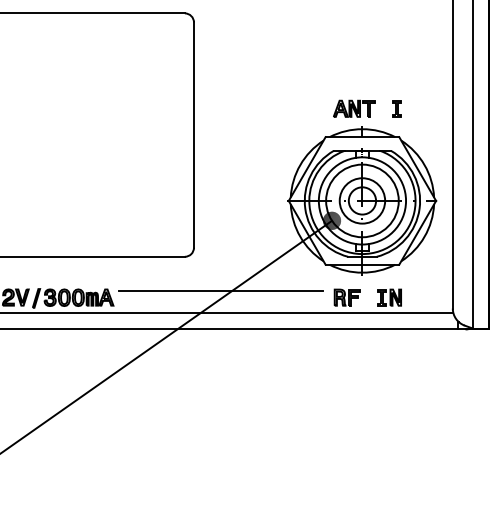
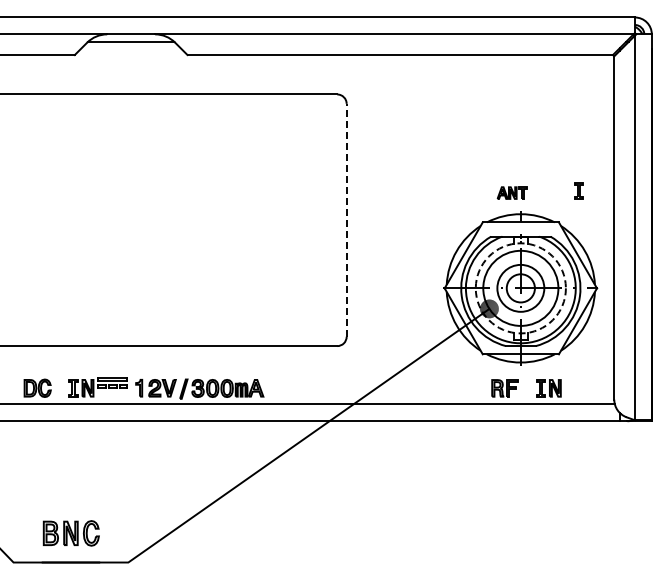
part: (354, 108) -> (512, 192), size x0.7
part: (395, 108) -> (578, 190), moved
line: (193, 134) -> (346, 219), solid -> dashed
circle: (362, 201) -> (520, 288), solid -> dashed
line: (220, 291) -> (374, 381), removed

